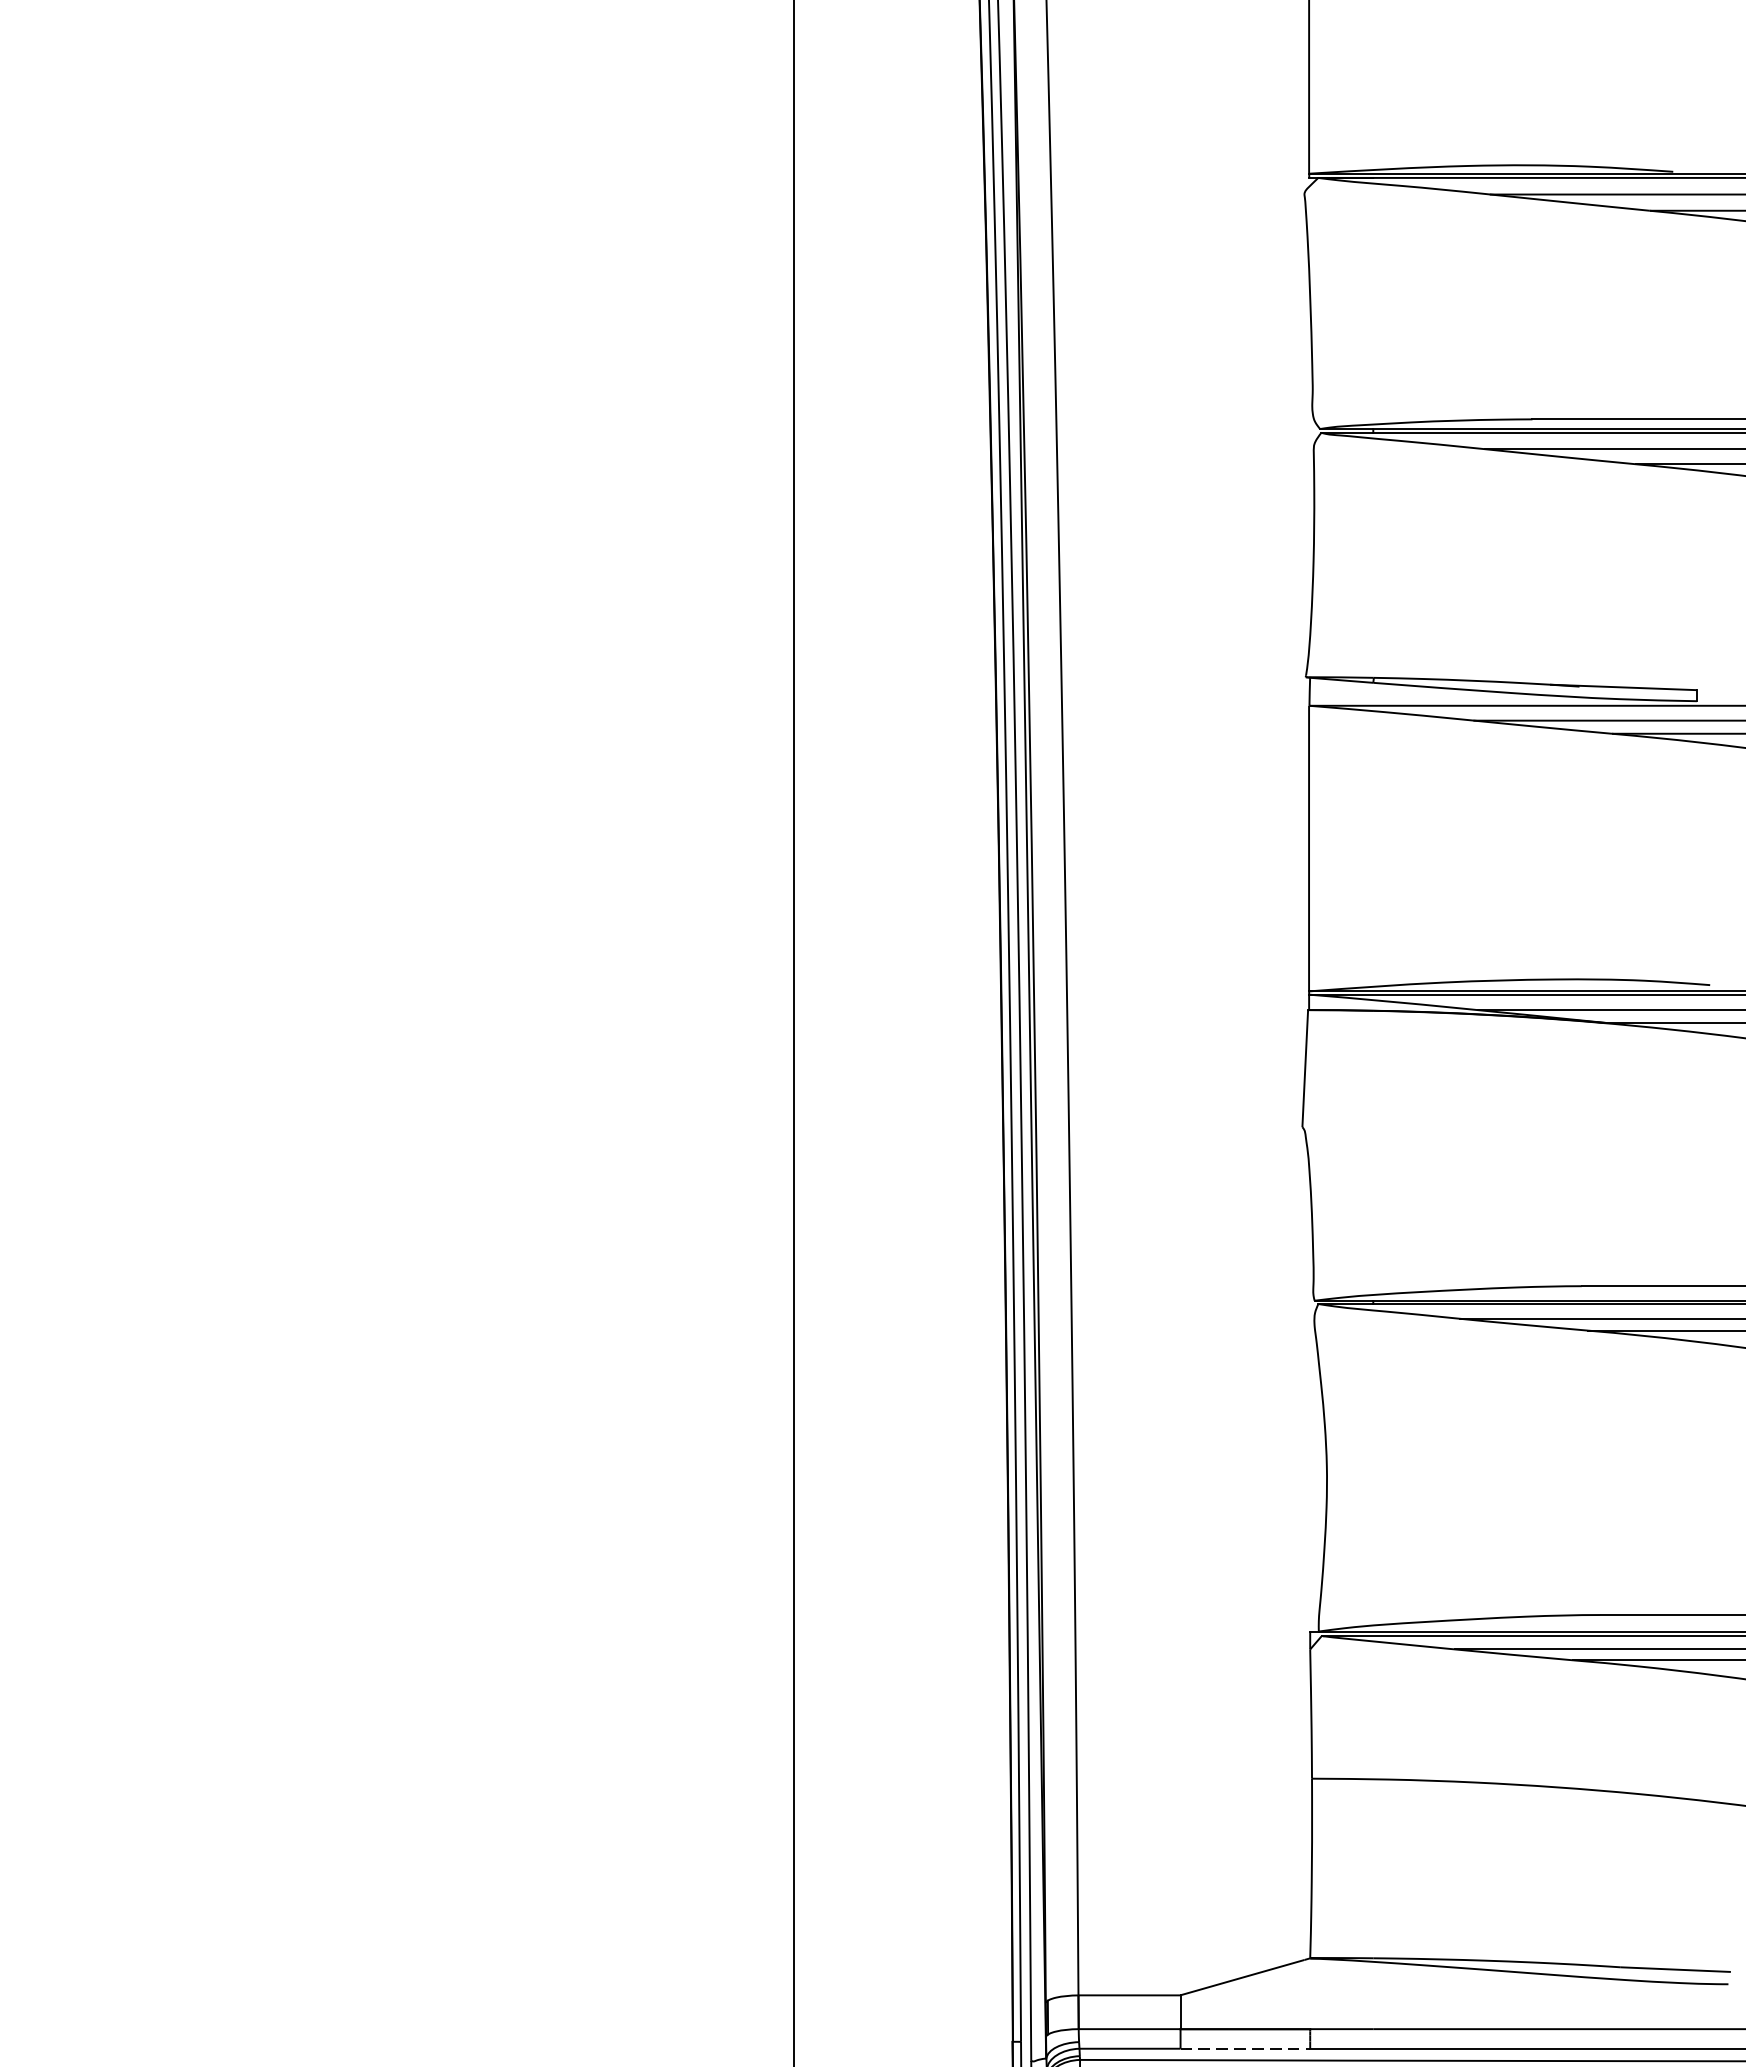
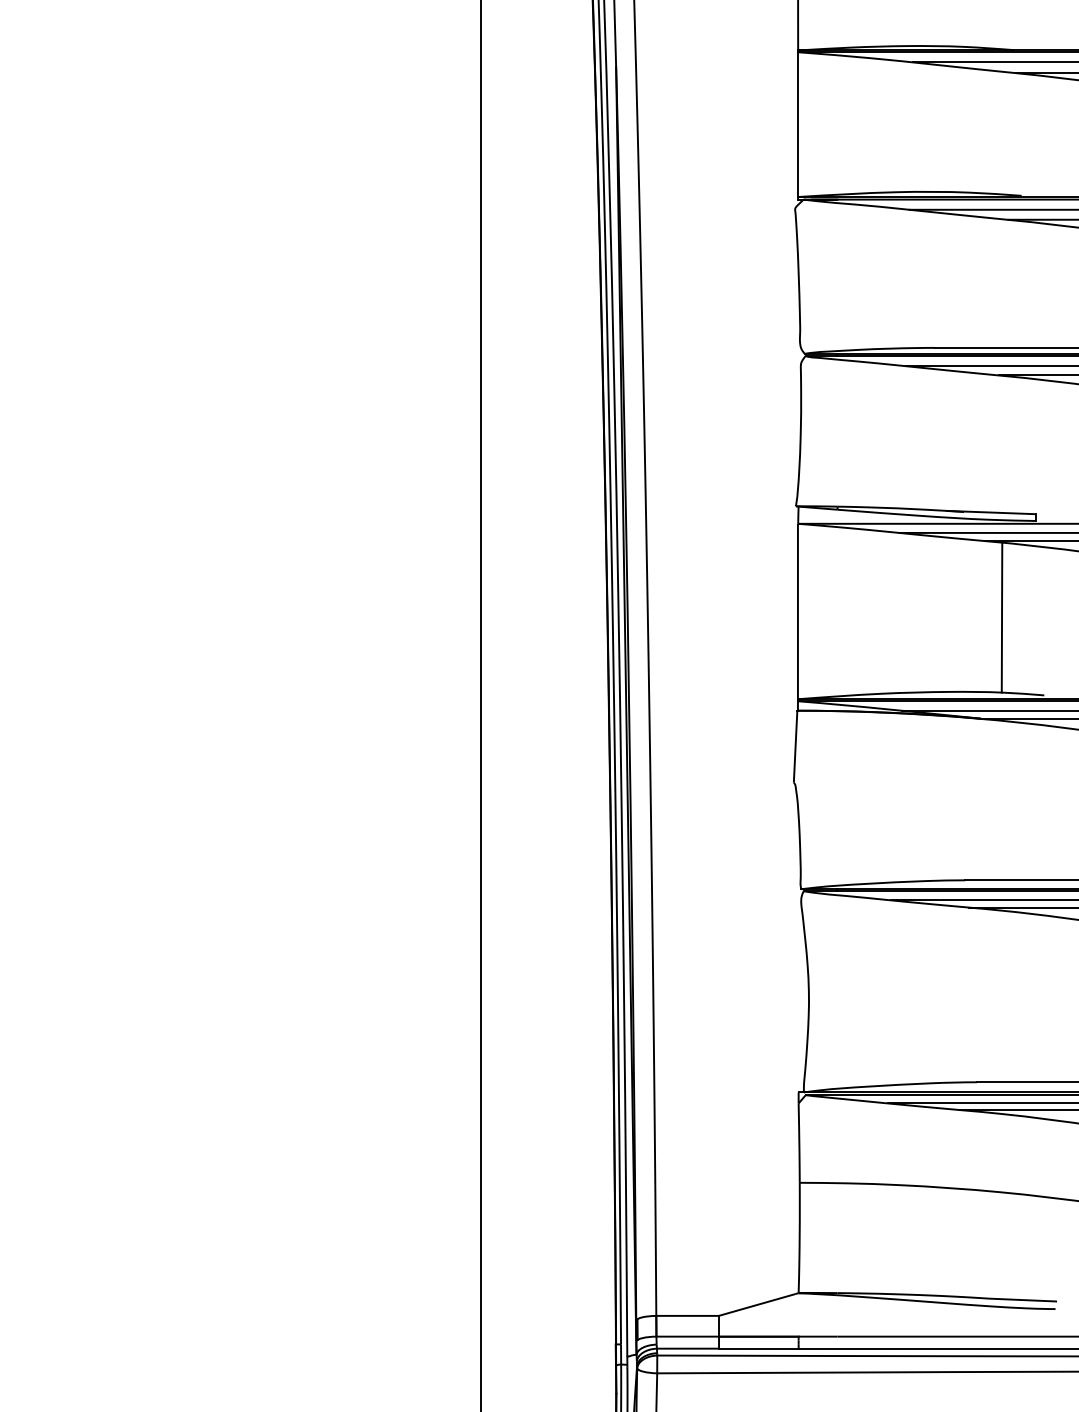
line: (1640, 858) -> (1001, 617), added
line: (1244, 2048) -> (758, 1348), dashed -> solid

